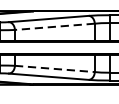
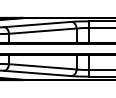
line: (54, 27) -> (42, 31), dashed -> solid
line: (54, 68) -> (42, 66), dashed -> solid

